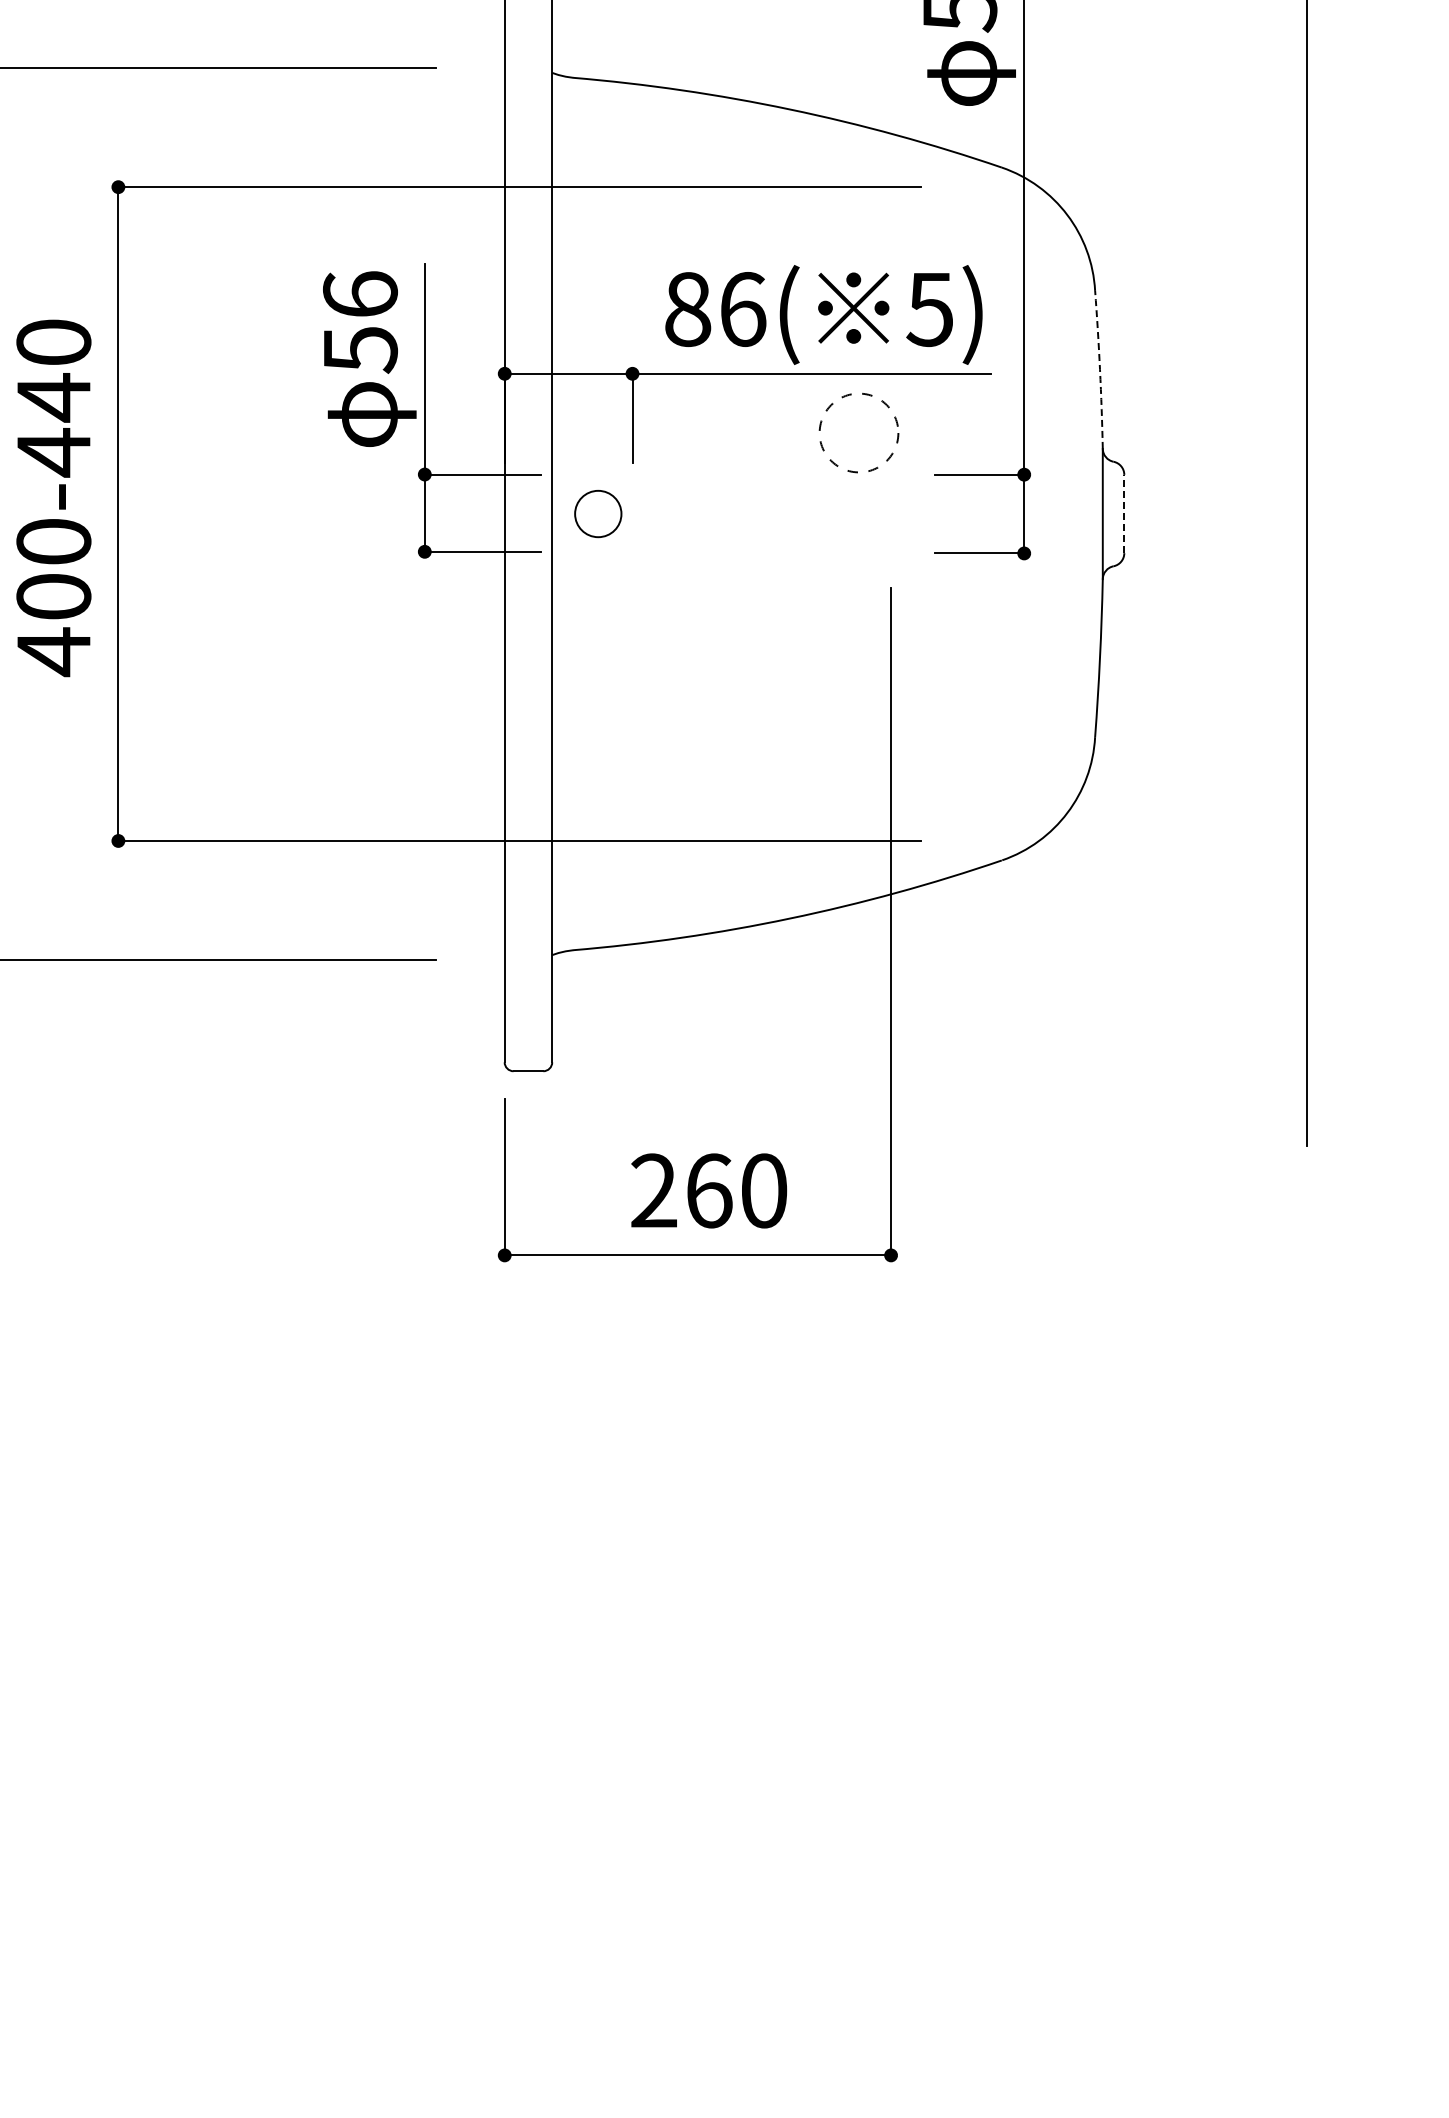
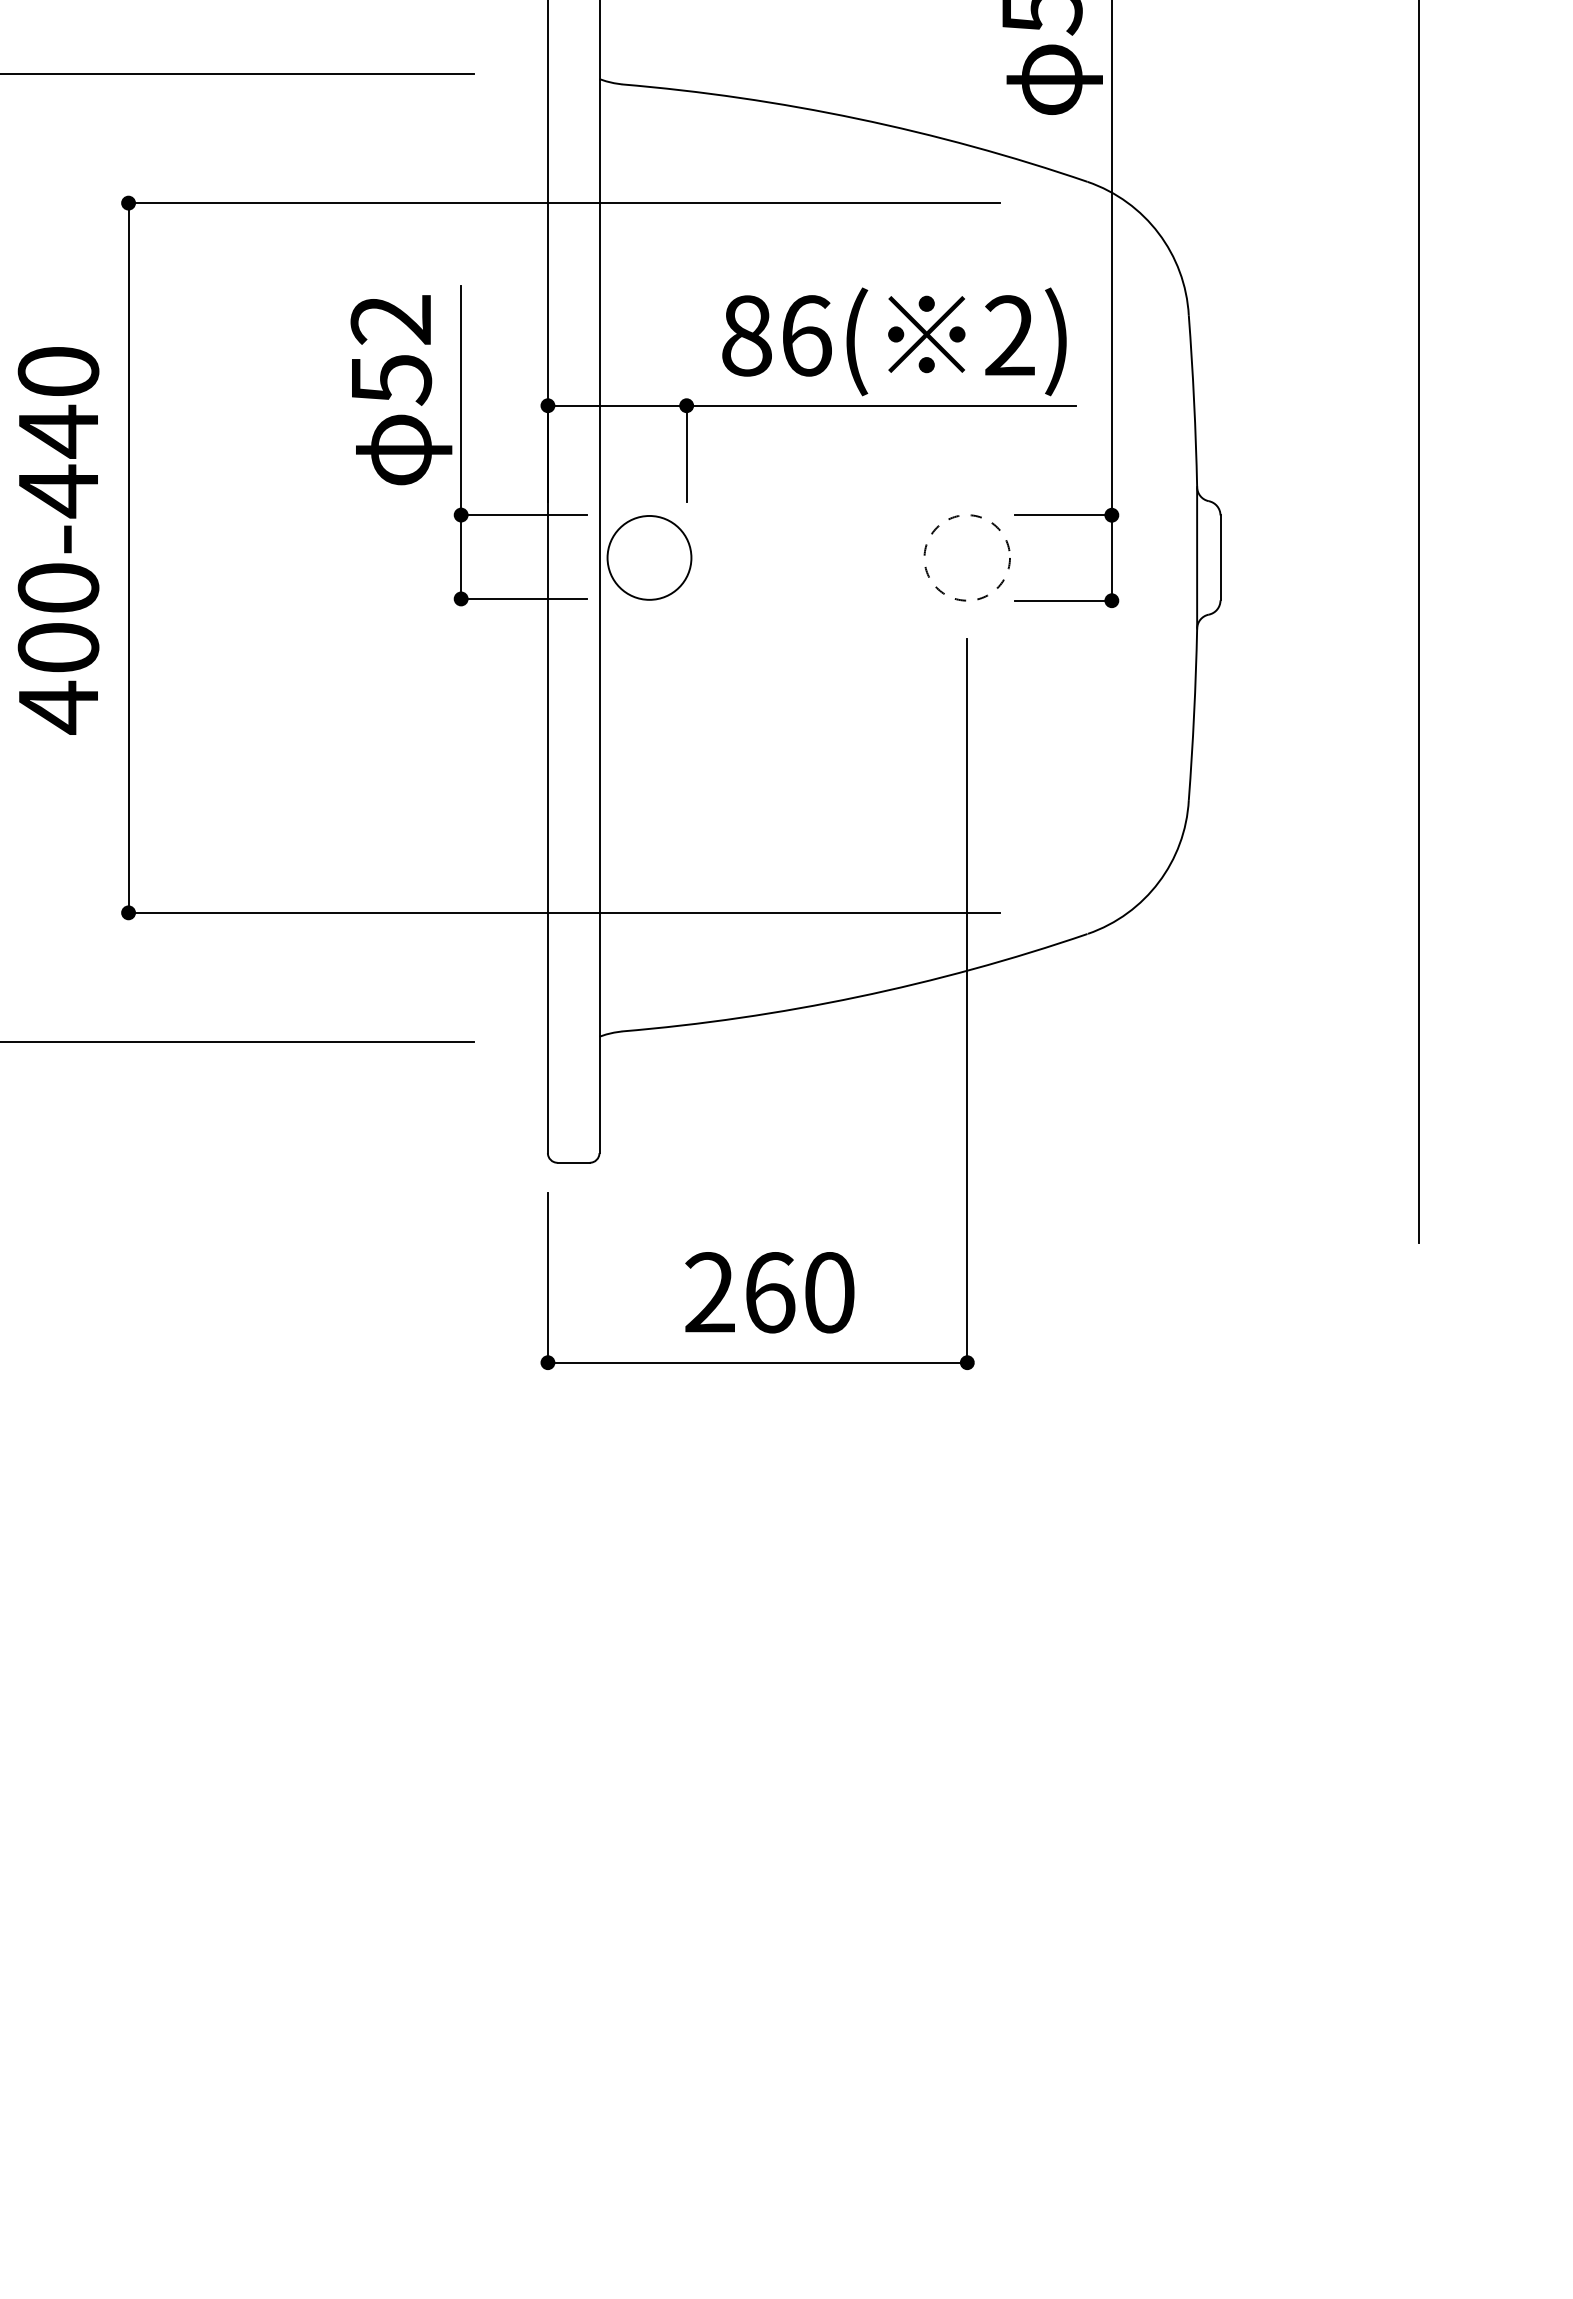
text: (360, 294) -> (391, 319), 56 -> 52
text: (929, 309) -> (1009, 335), 5) -> 2)
arc: (1100, 369) -> (1194, 401), dashed -> solid
circle: (858, 432) -> (966, 557), moved
circle: (597, 513) -> (648, 557), size x1.67
line: (1124, 513) -> (1220, 557), dashed -> solid

